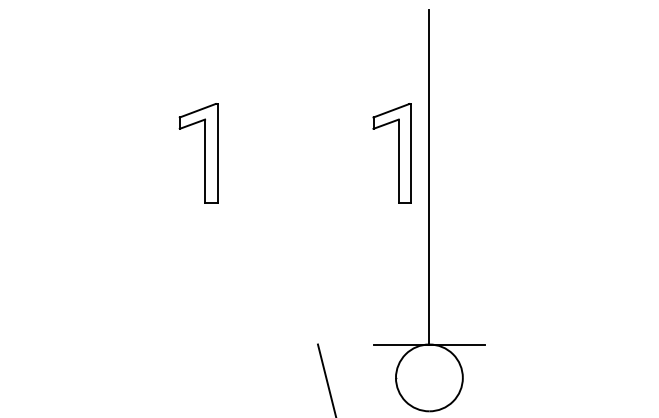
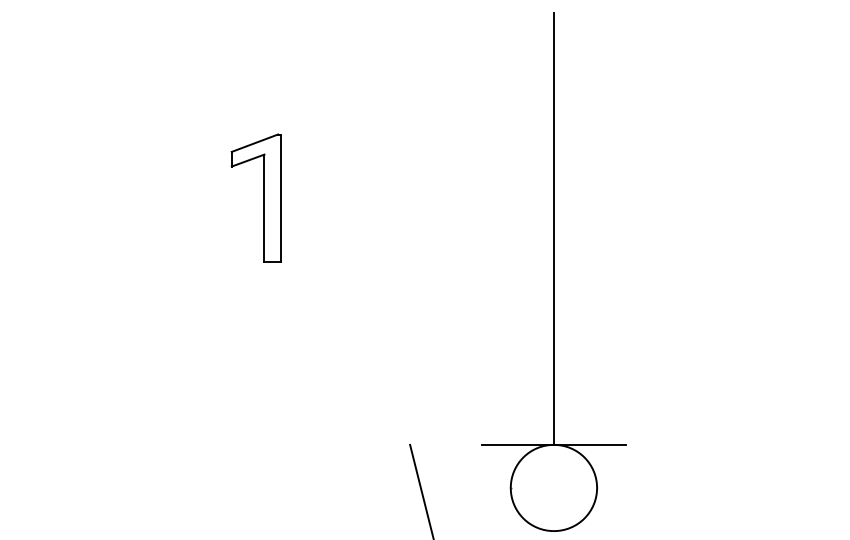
part: (398, 152) -> (513, 197), removed

